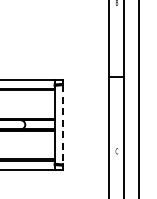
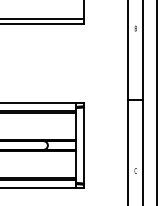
line: (63, 124) -> (84, 145), dashed -> solid

